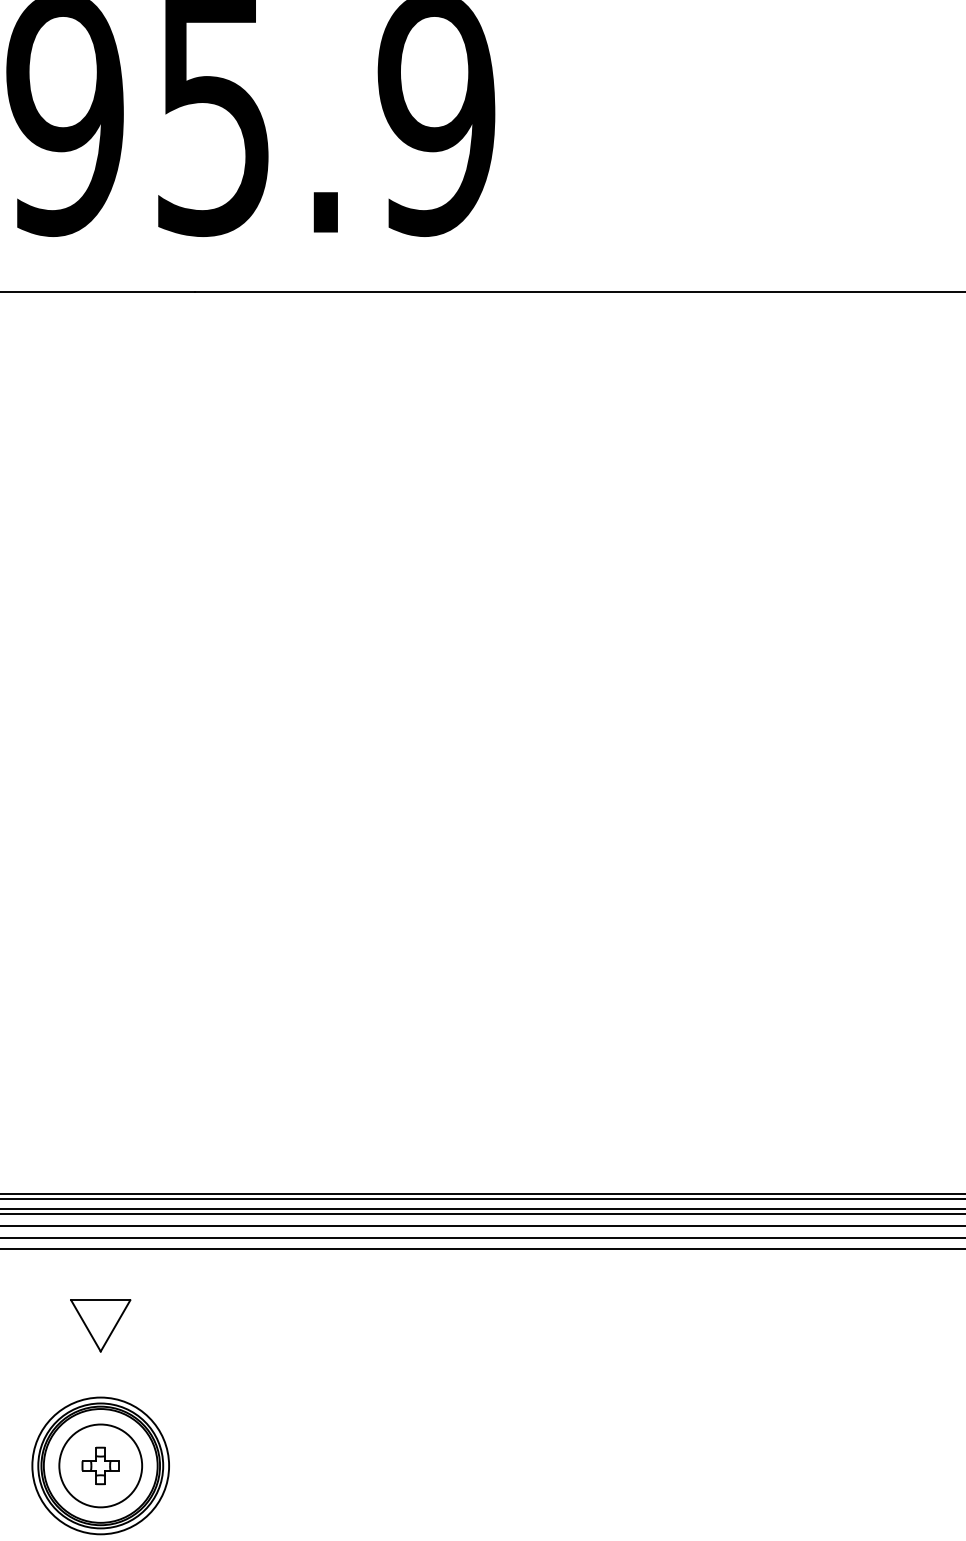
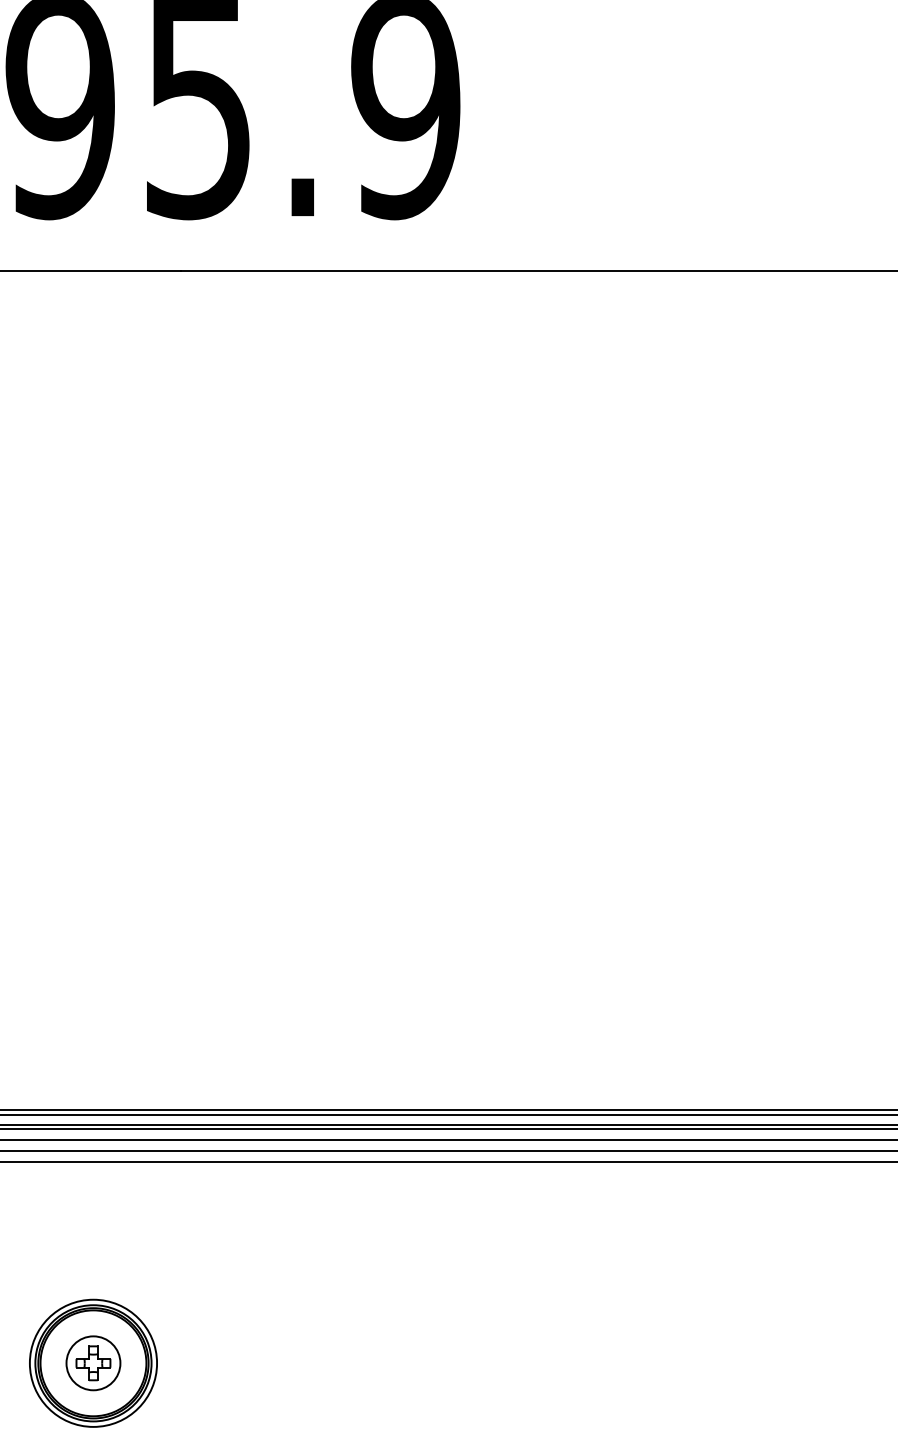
part: (100, 1325) -> (93, 1232), removed
circle: (100, 1465) -> (93, 1362), size x0.7

